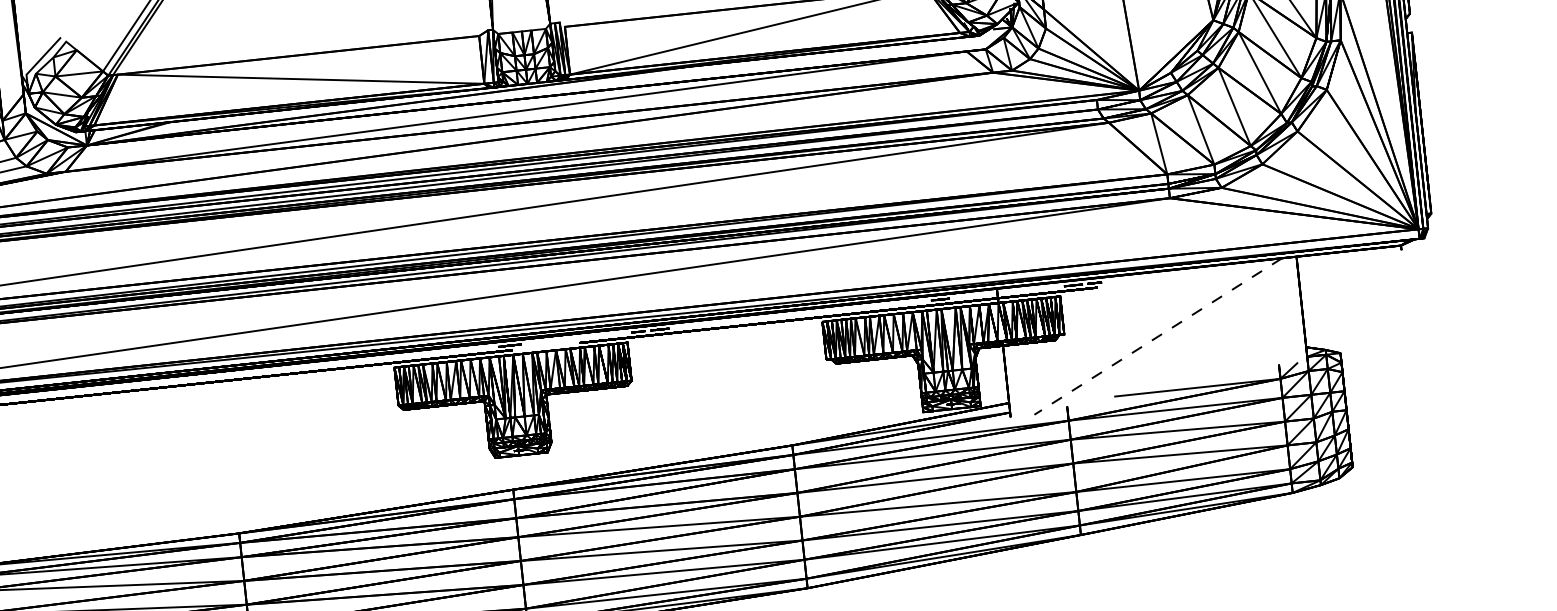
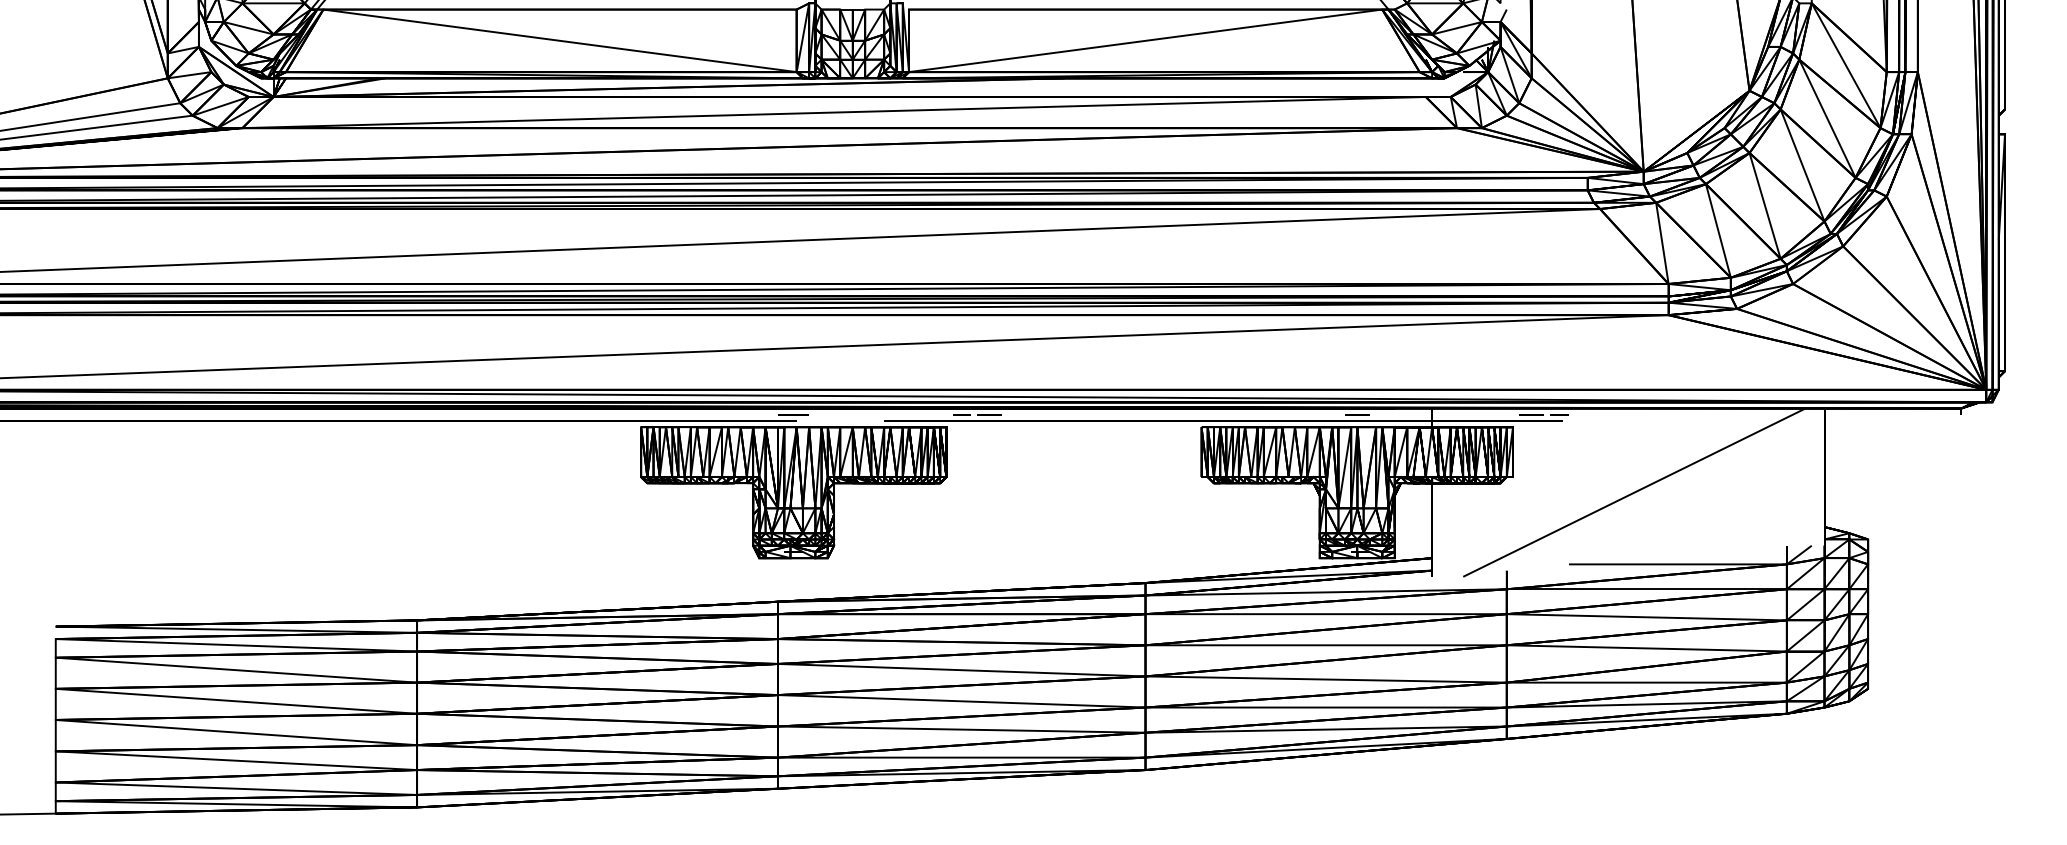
line: (1158, 336) -> (1634, 492), dashed -> solid

